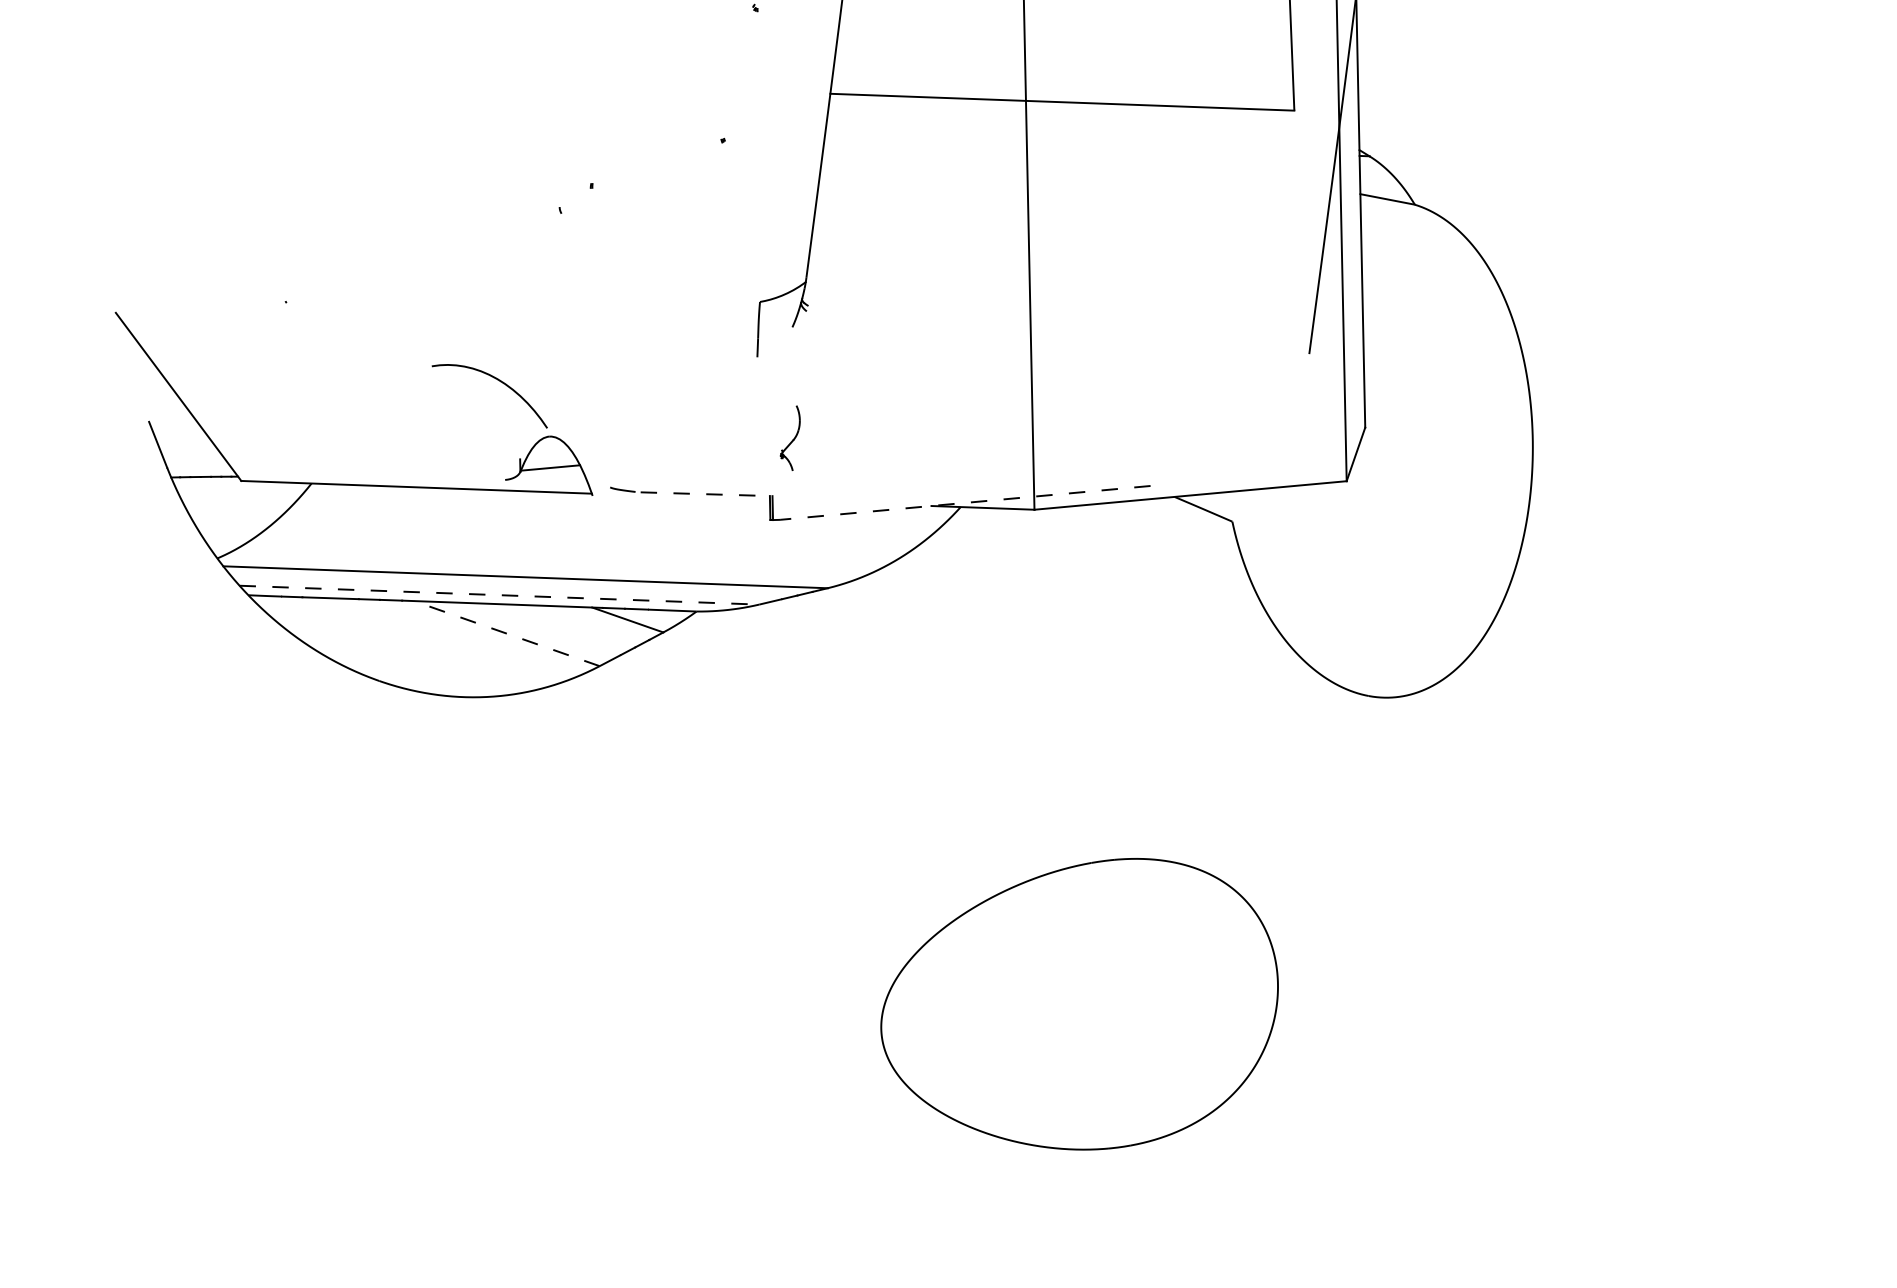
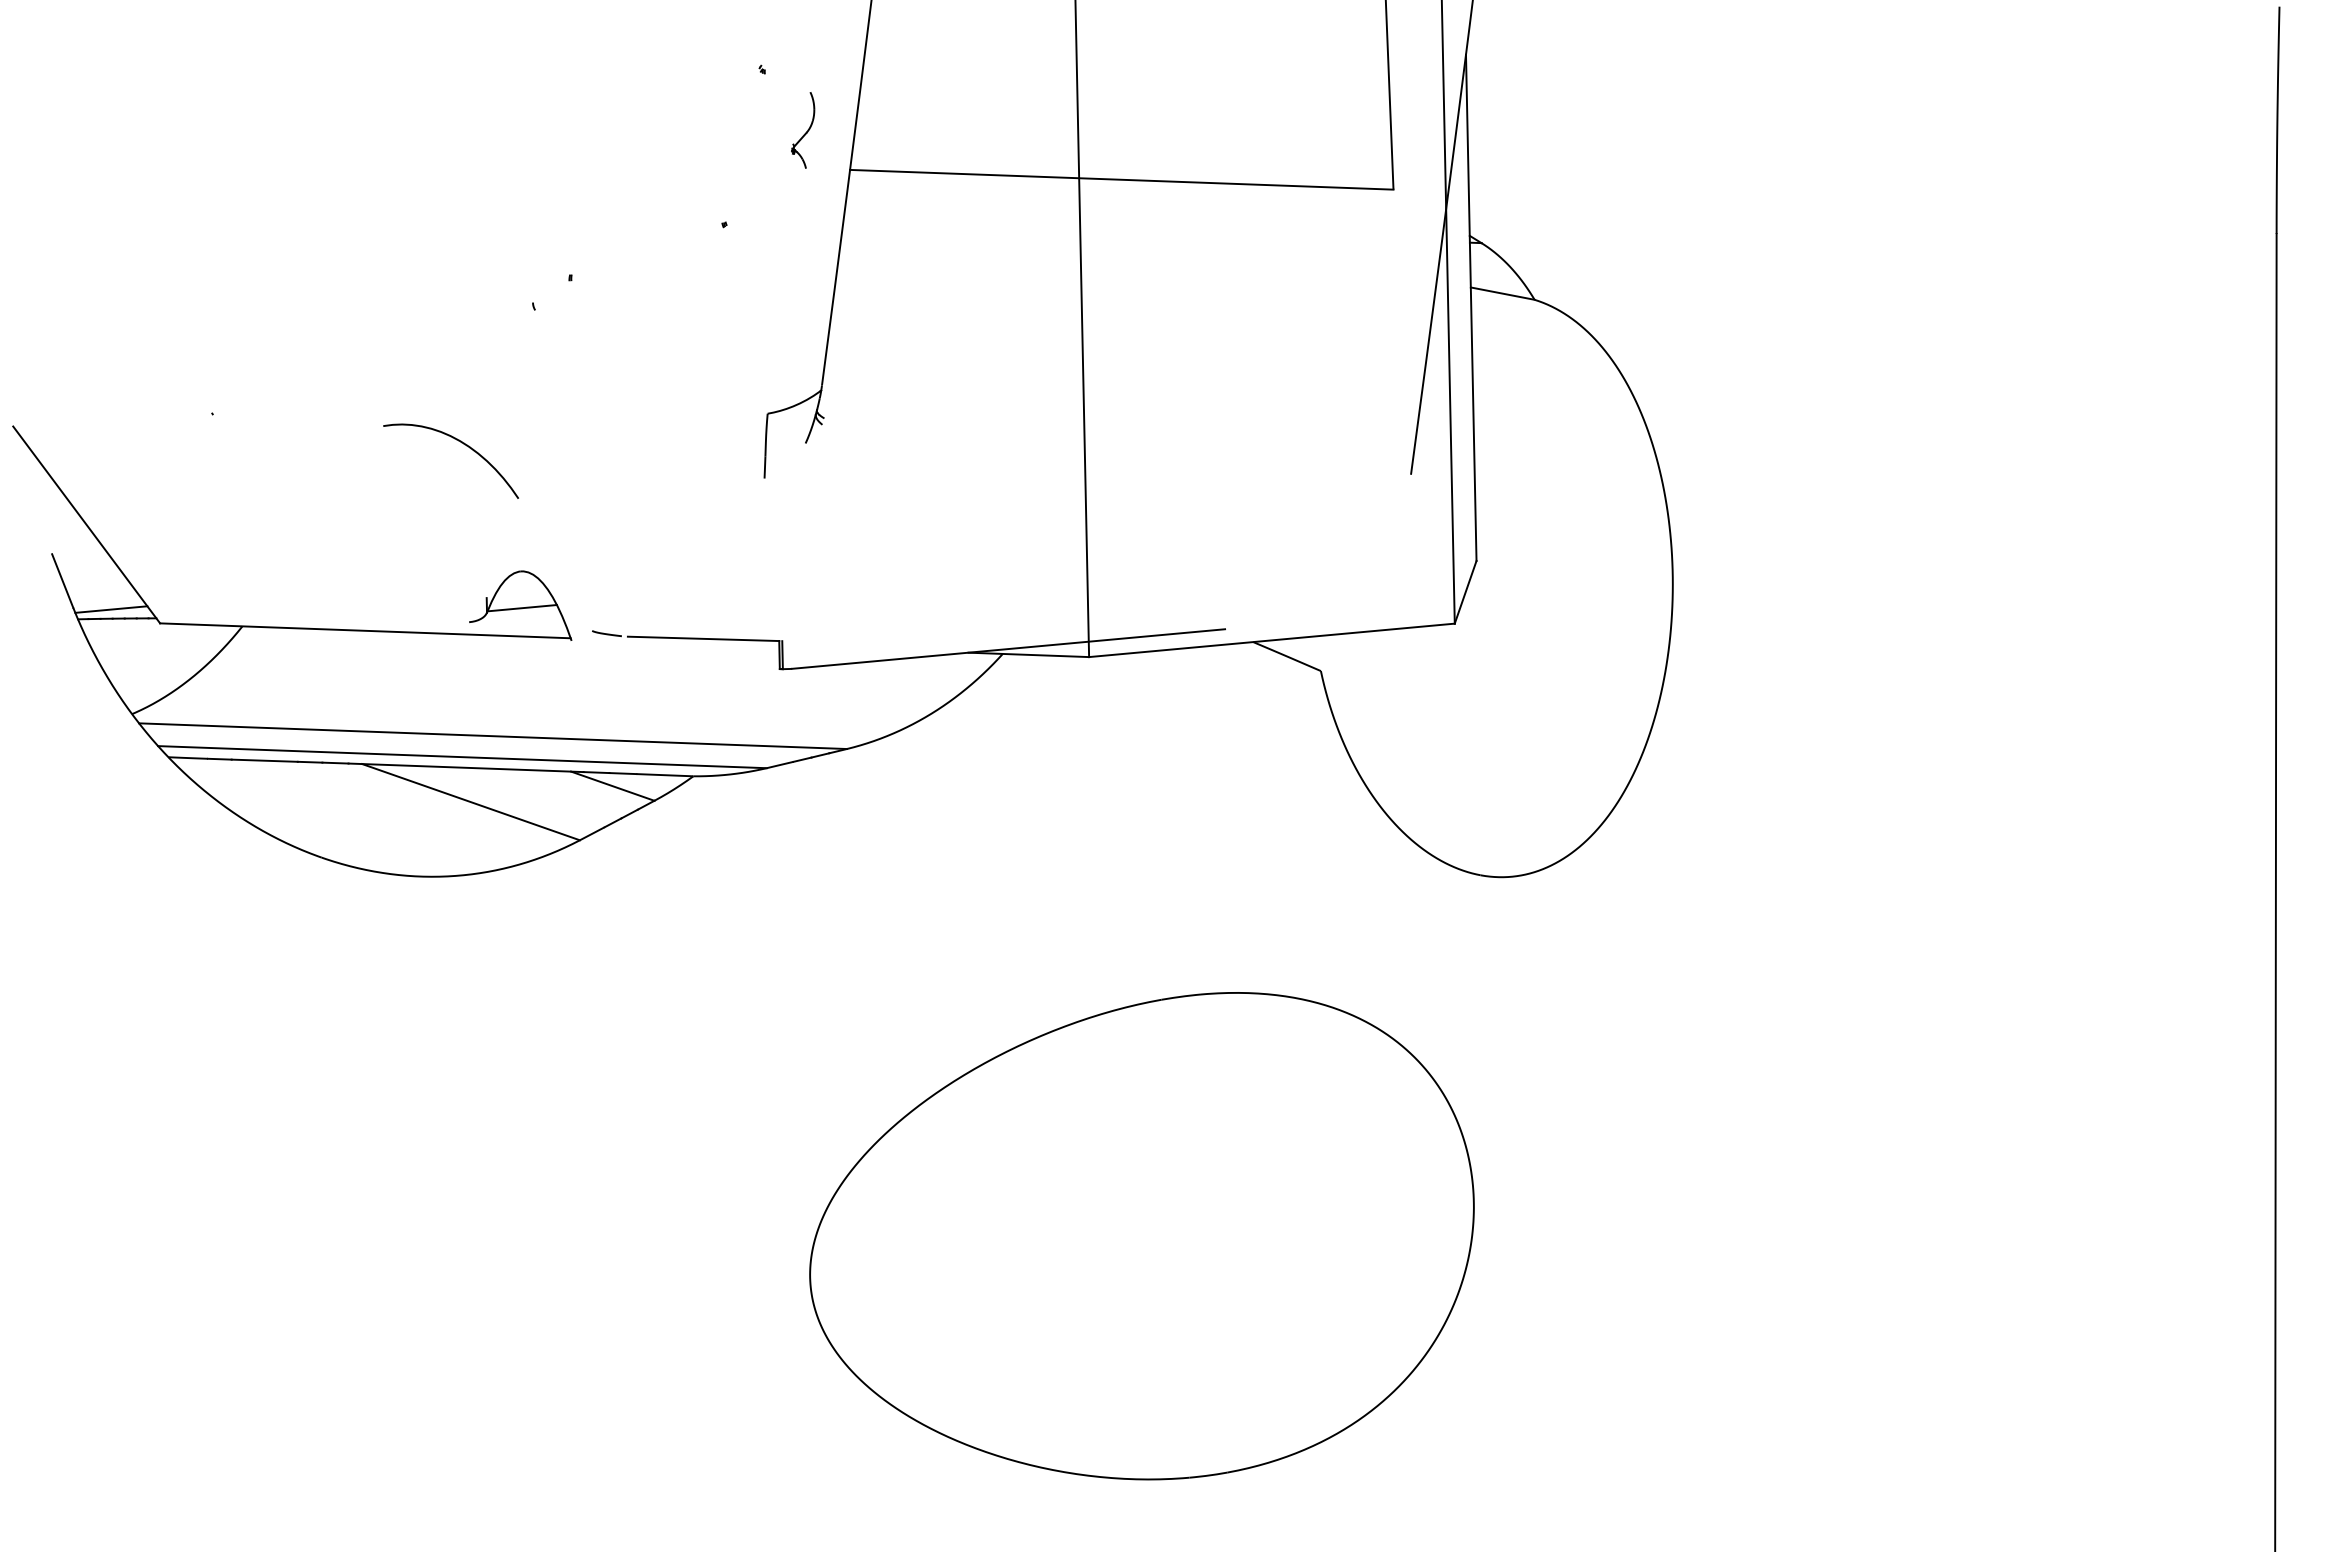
curve: (498, 381) -> (461, 443), moved
part: (790, 438) -> (803, 130), moved
line: (199, 469) -> (111, 609), added
line: (705, 493) -> (703, 638), dashed -> solid
line: (965, 503) -> (1008, 649), dashed -> solid
line: (499, 595) -> (462, 757), dashed -> solid
line: (506, 633) -> (470, 802), dashed -> solid
part: (1079, 1004) -> (1141, 1236), size x1.43

